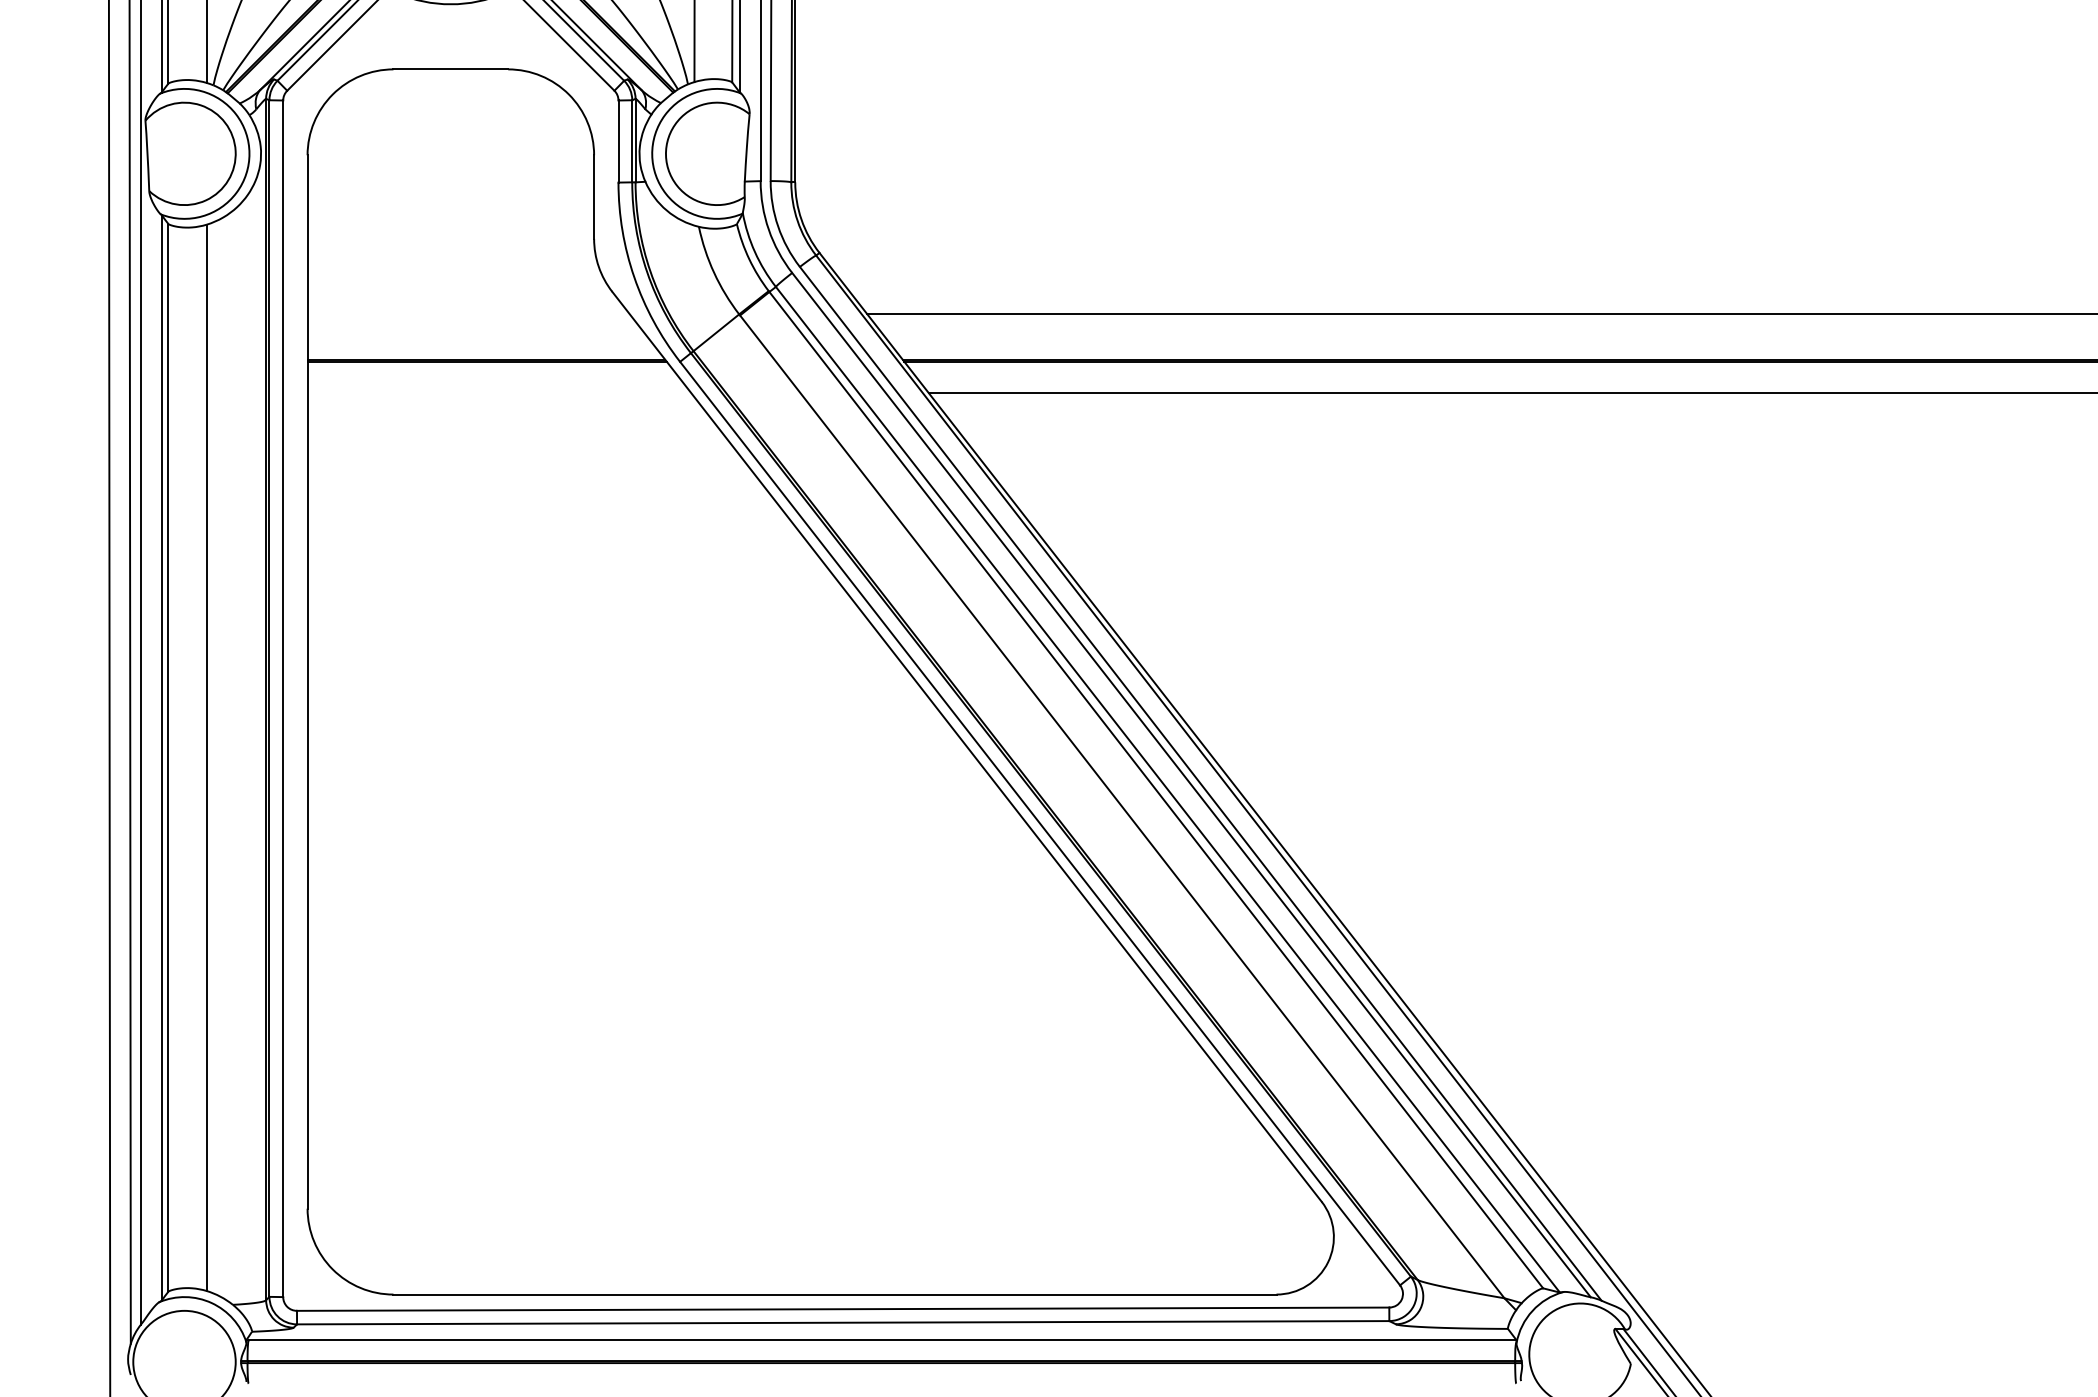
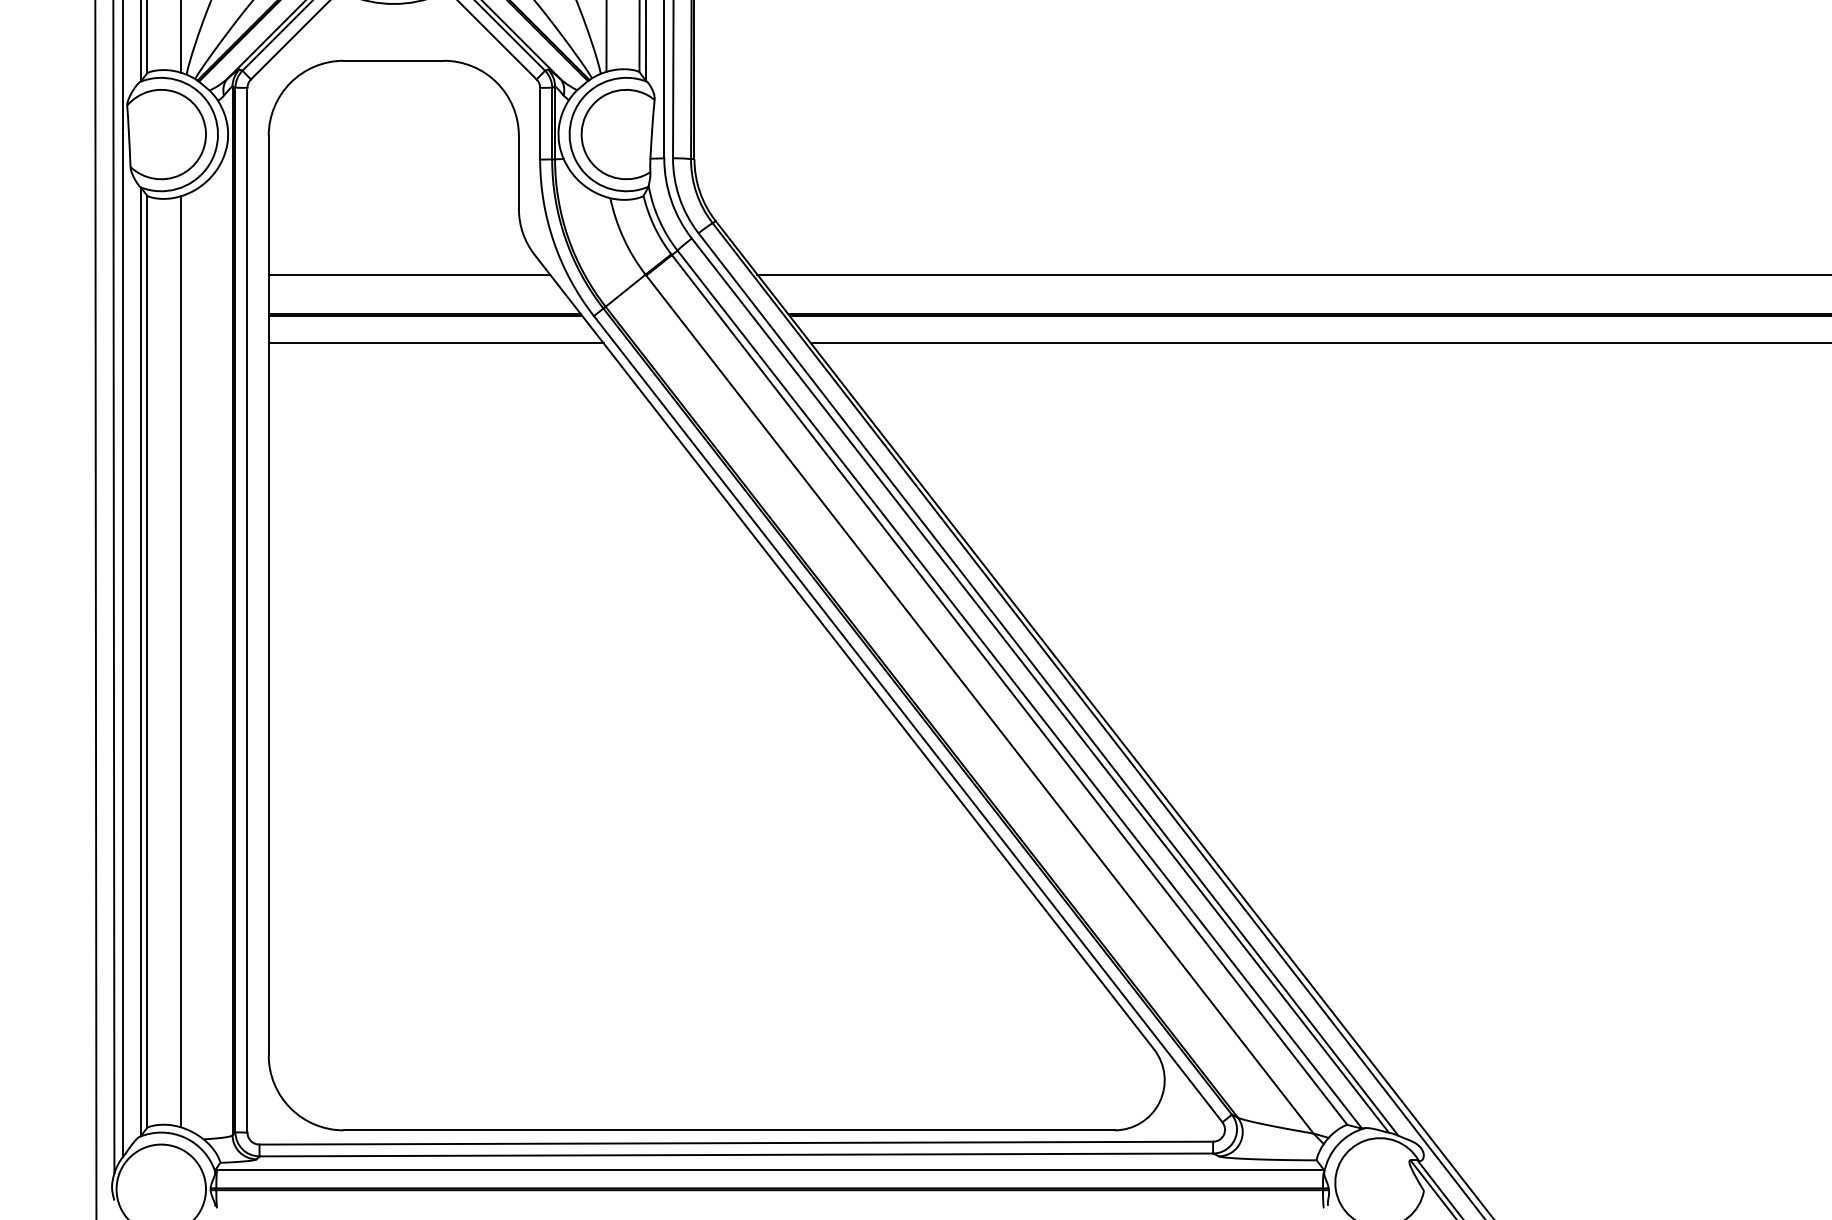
line: (468, 314) -> (409, 274), added
line: (499, 393) -> (436, 343), added

